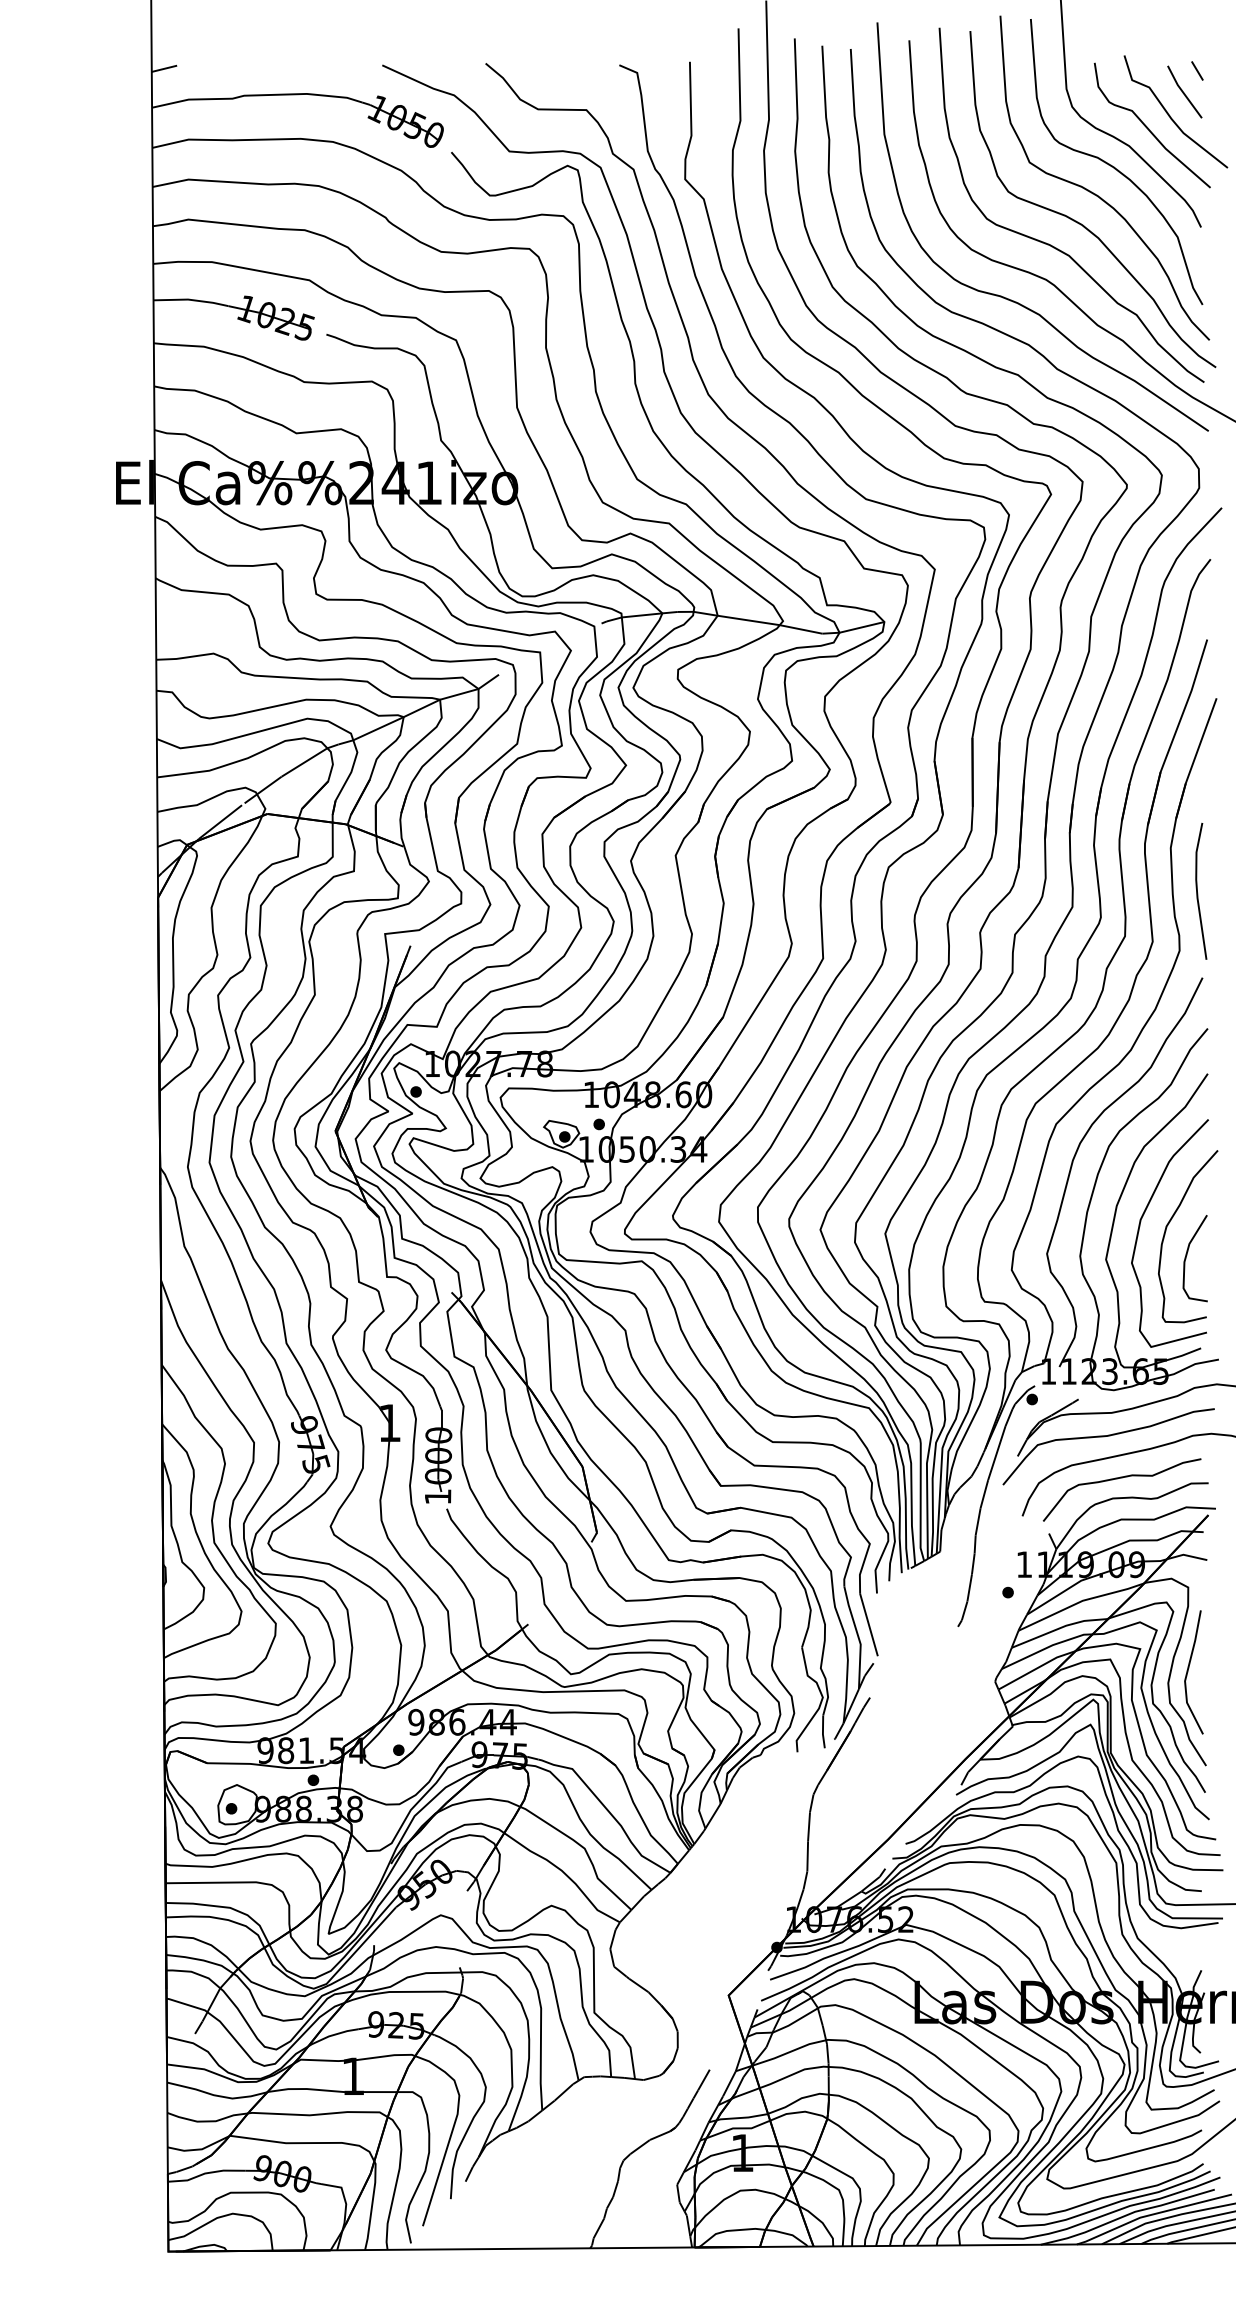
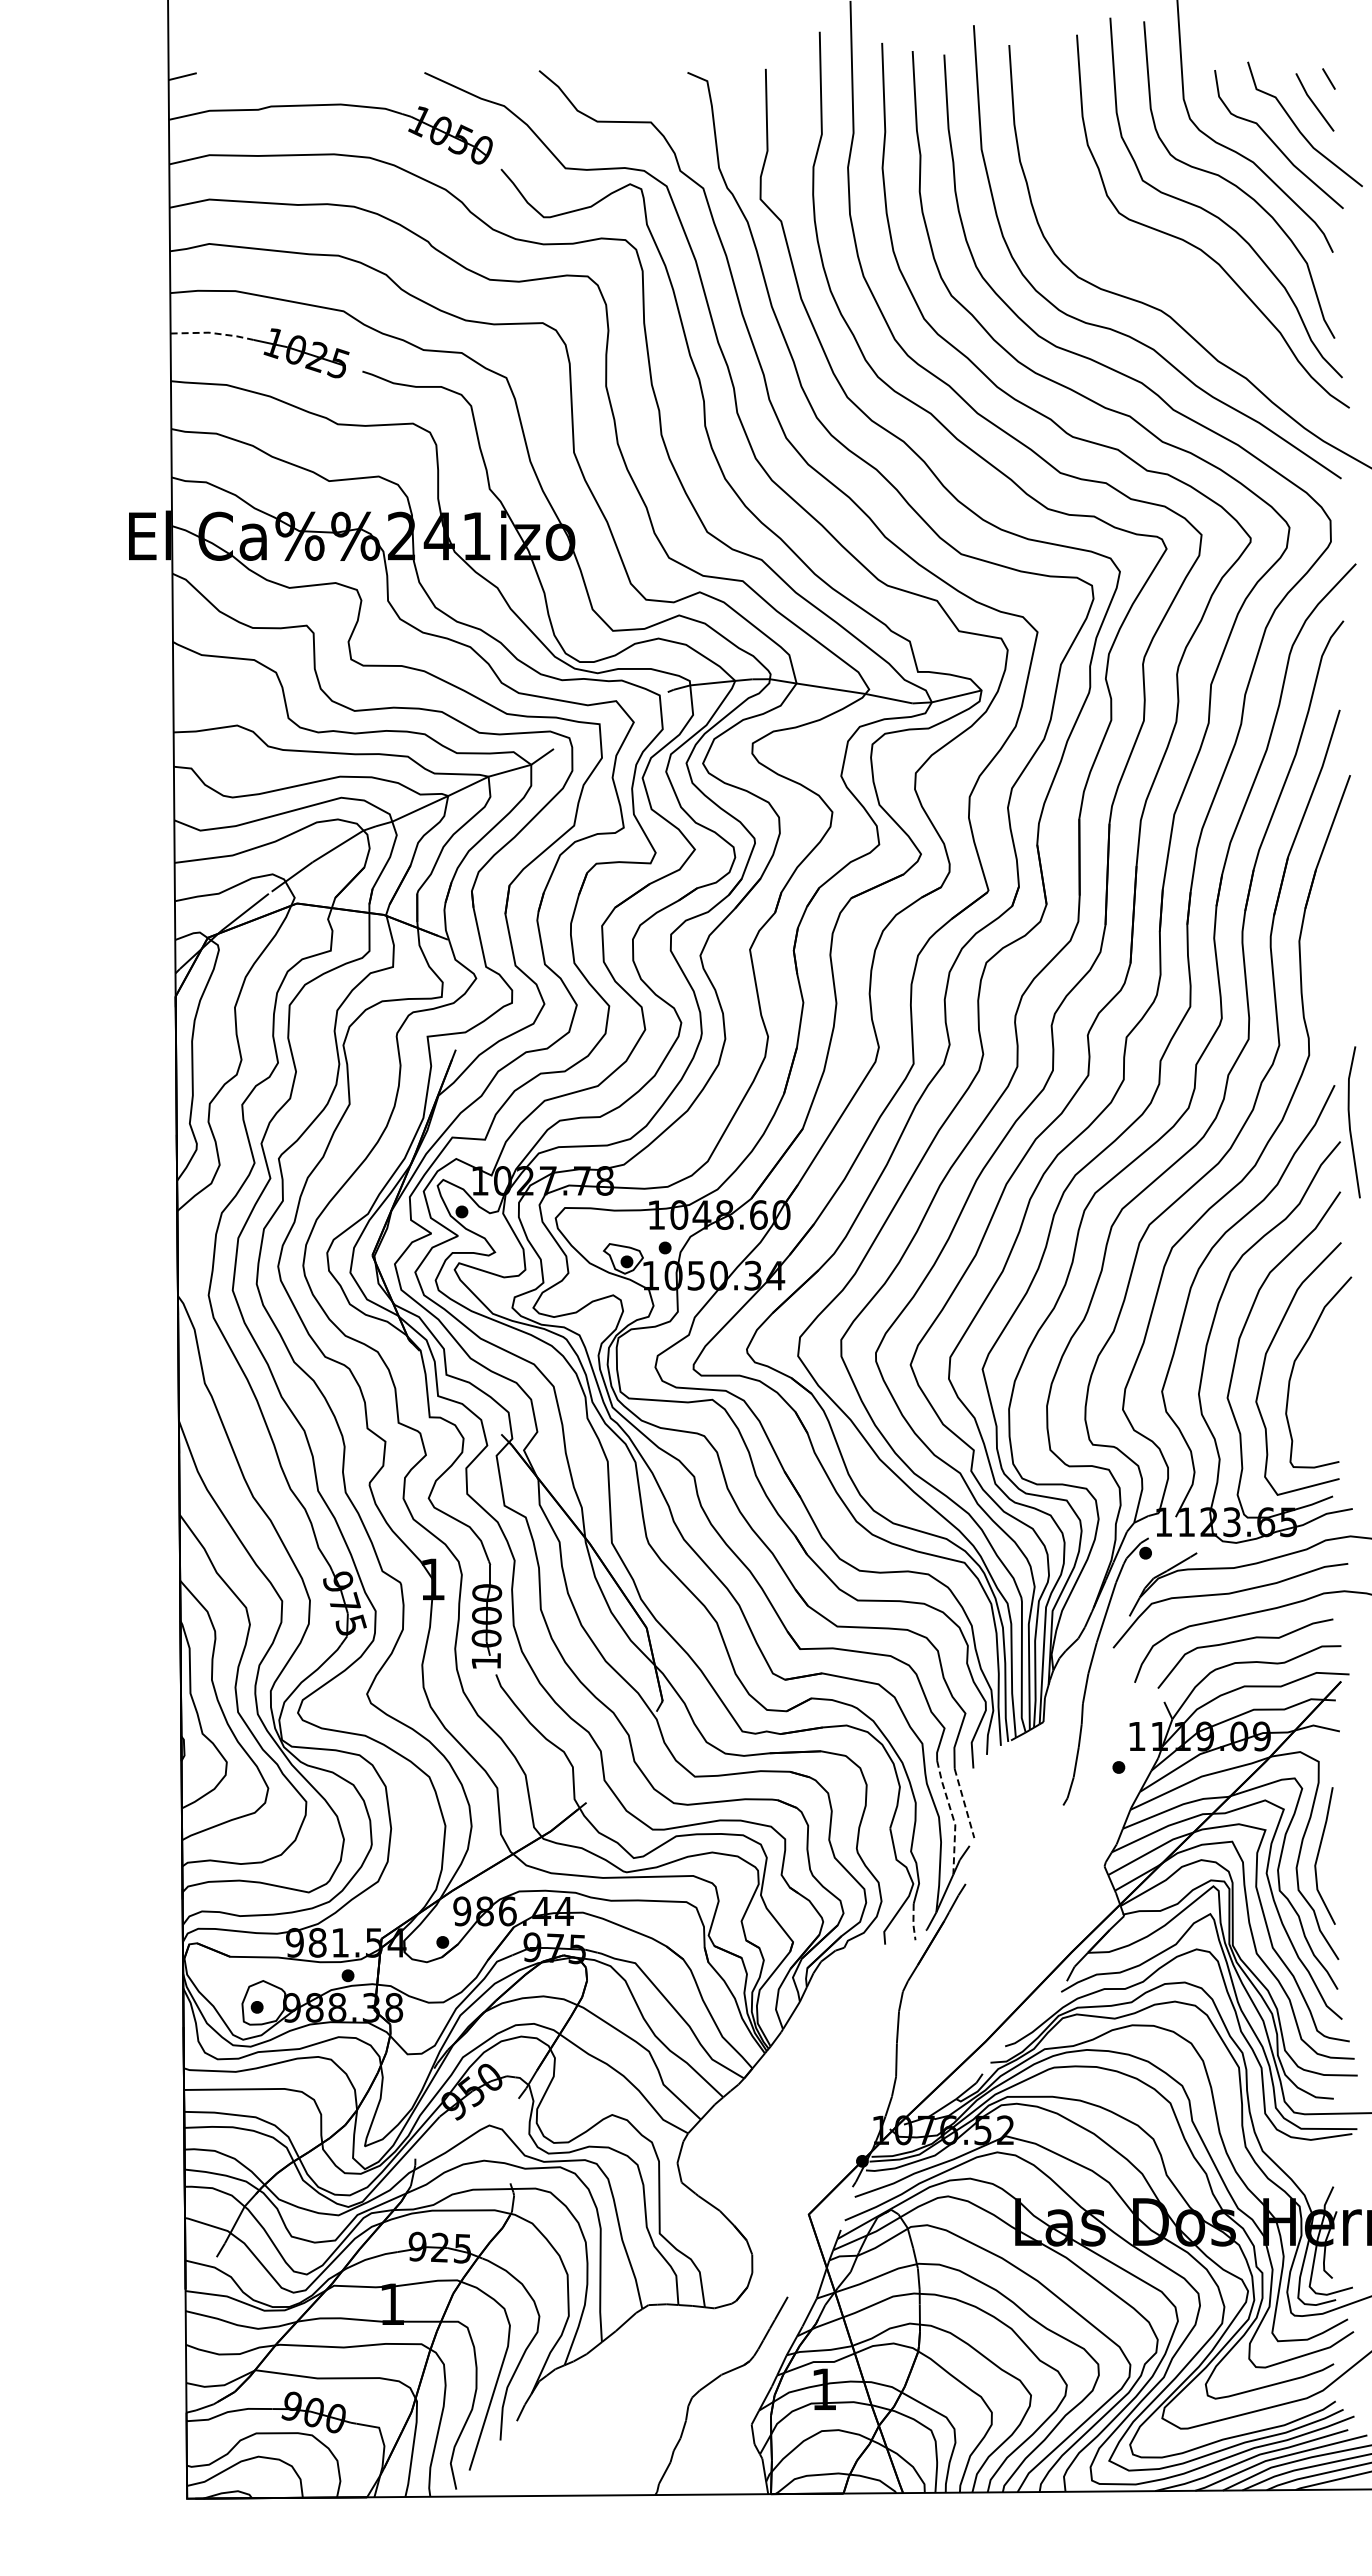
curve: (1051, 244) -> (1166, 271), removed
line: (191, 300) -> (212, 333), solid -> dashed
line: (1197, 891) -> (1350, 1122), moved
curve: (1187, 1256) -> (1317, 1394), removed
line: (868, 1625) -> (964, 1803), solid -> dashed
line: (858, 1636) -> (952, 1816), solid -> dashed
line: (823, 1732) -> (913, 1922), solid -> dashed

